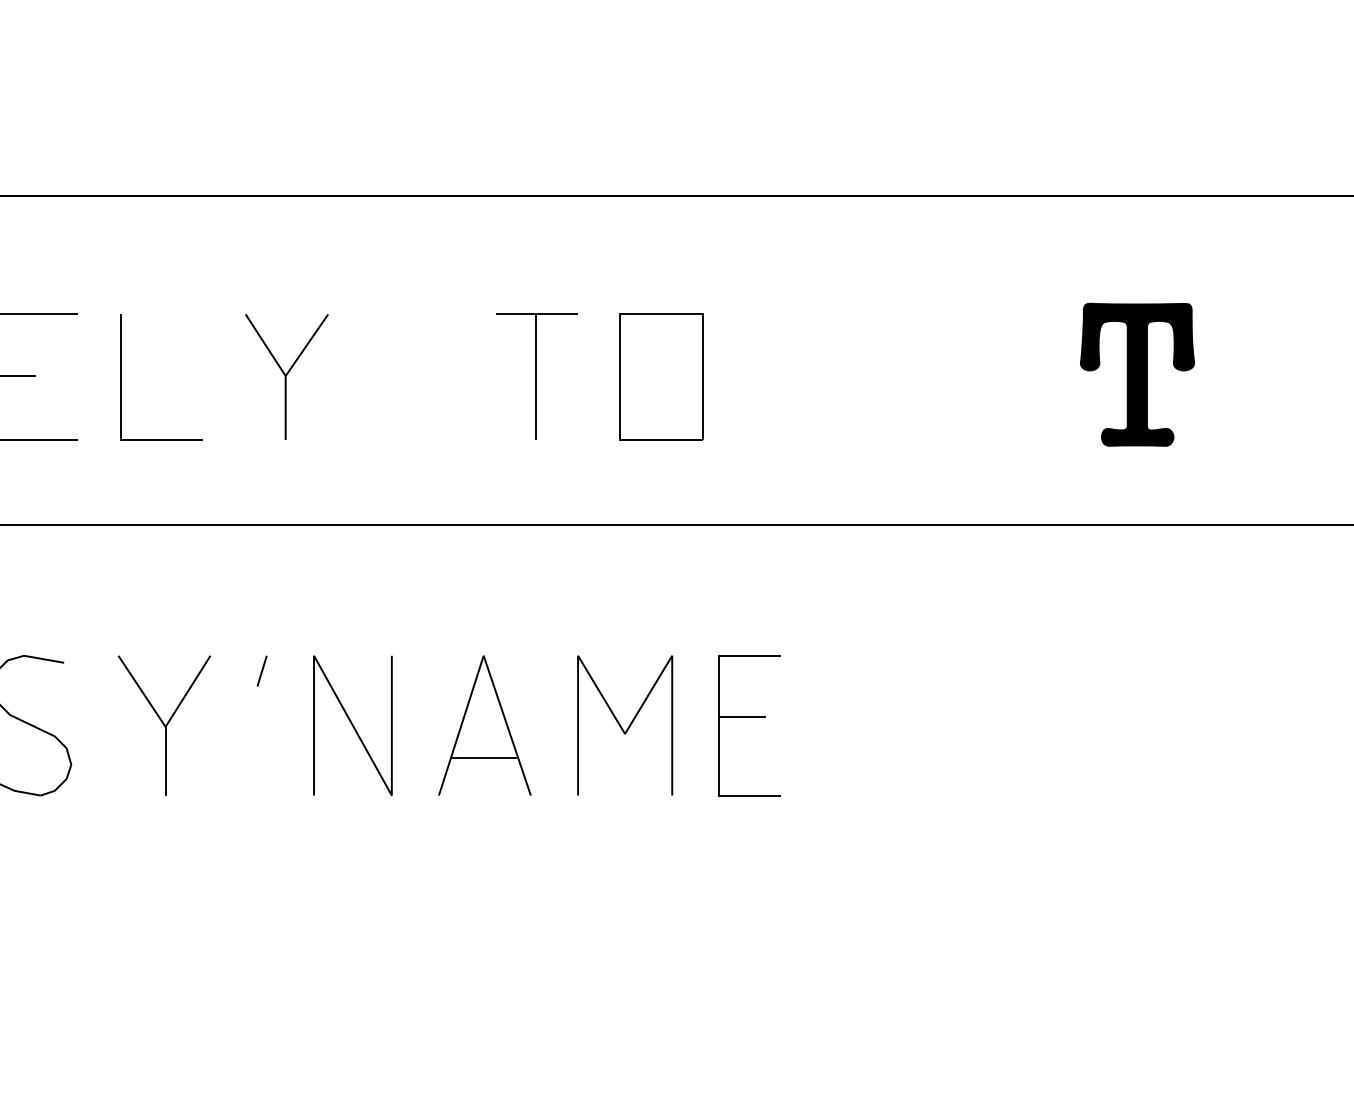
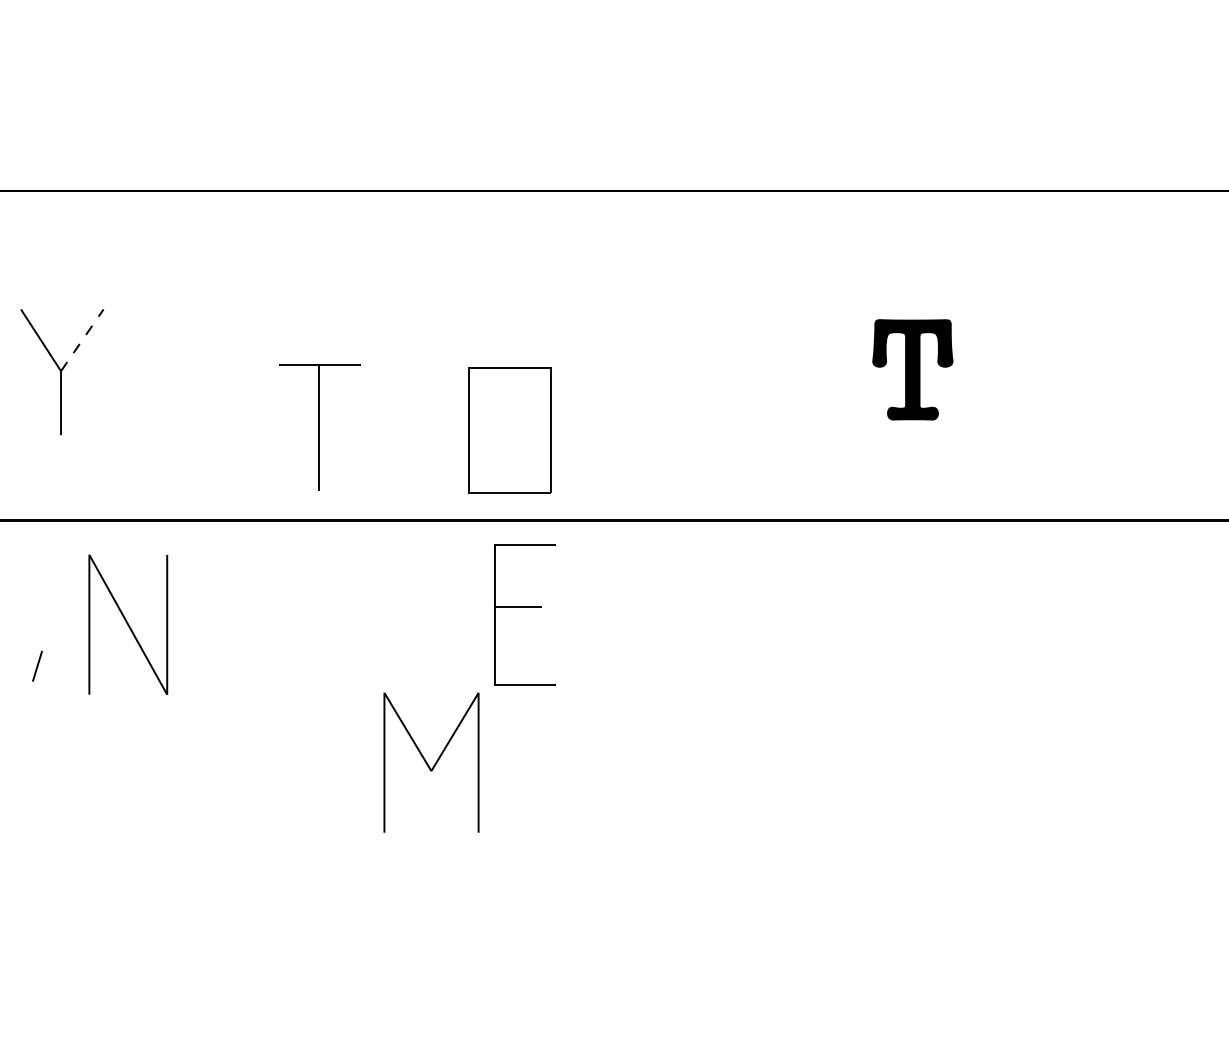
line: (307, 344) -> (82, 339), solid -> dashed
part: (1137, 374) -> (912, 369), size x0.7
part: (536, 376) -> (319, 427), moved
part: (661, 376) -> (509, 429), moved
part: (749, 717) -> (524, 606), moved
line: (352, 725) -> (127, 624), moved
part: (484, 725) -> (259, 720), removed
line: (627, 727) -> (433, 764), moved

